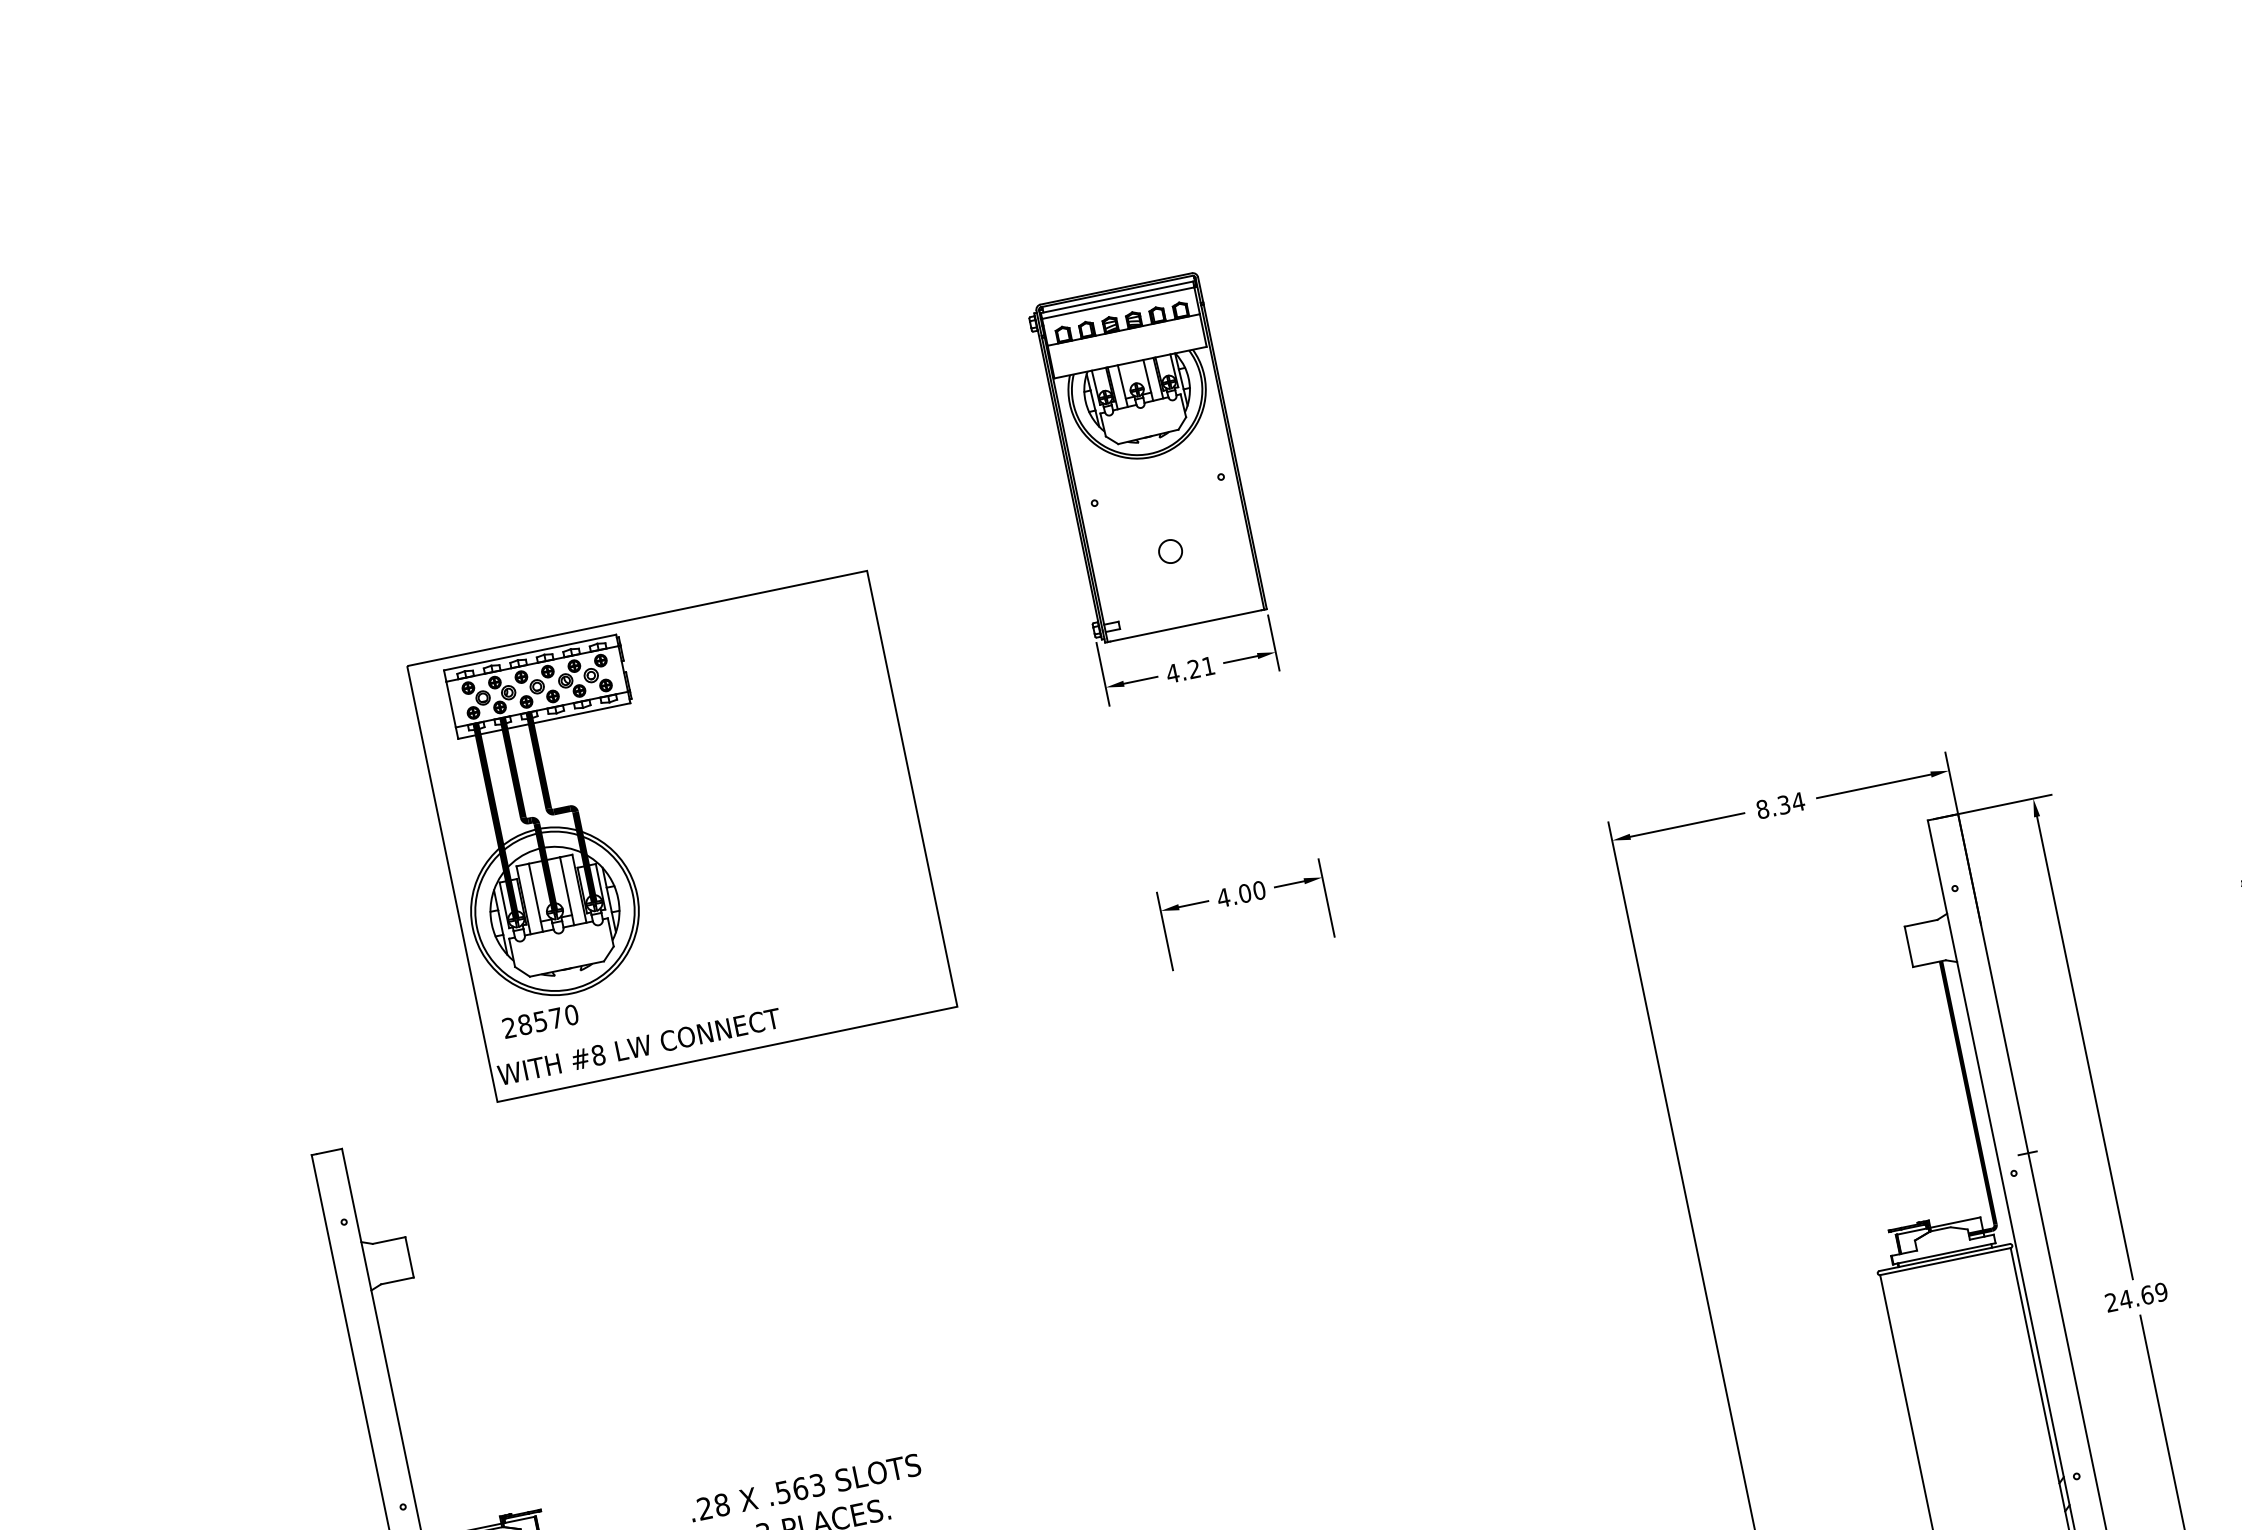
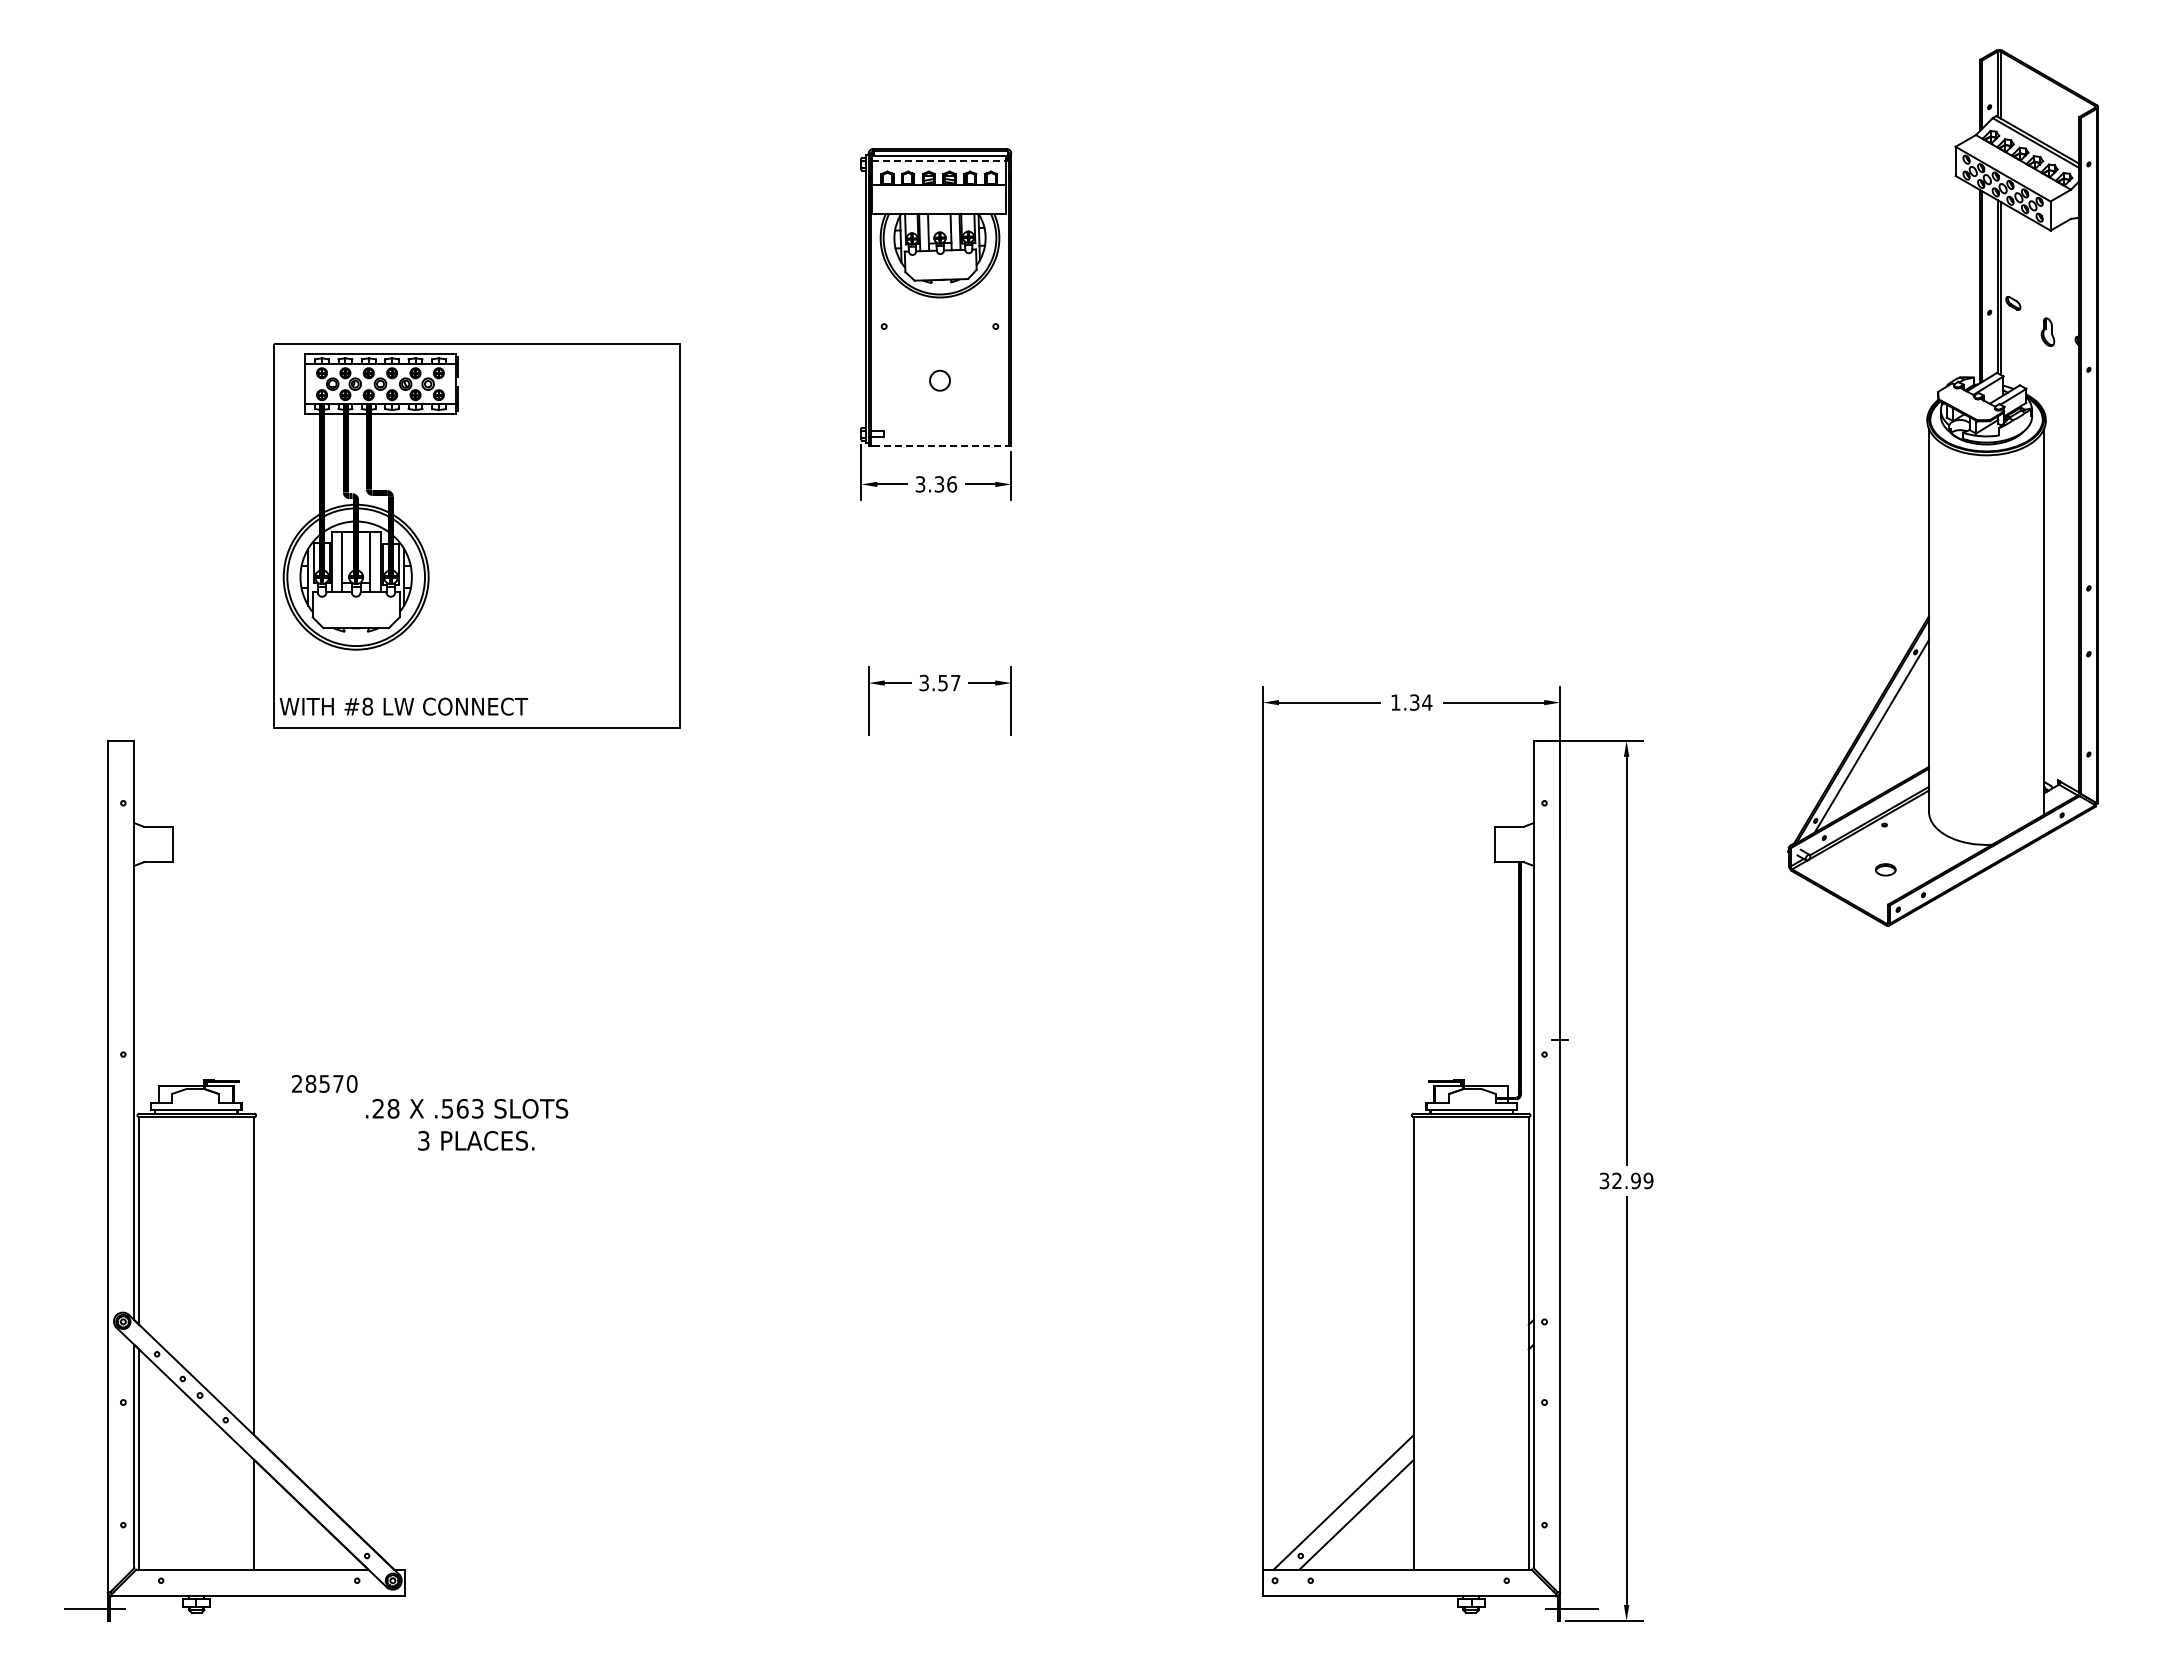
line: (1118, 303) -> (939, 161), solid -> dashed
line: (1186, 625) -> (940, 446), solid -> dashed
text: (1190, 669) -> (936, 484), 4.21 -> 3.36
text: (1762, 809) -> (1395, 702), 8.34 -> 1.34
text: (1240, 893) -> (939, 682), 4.00 -> 3.57
text: (540, 1021) -> (324, 1083), moved
text: (2128, 1298) -> (1619, 1180), 24.69 -> 32.99

